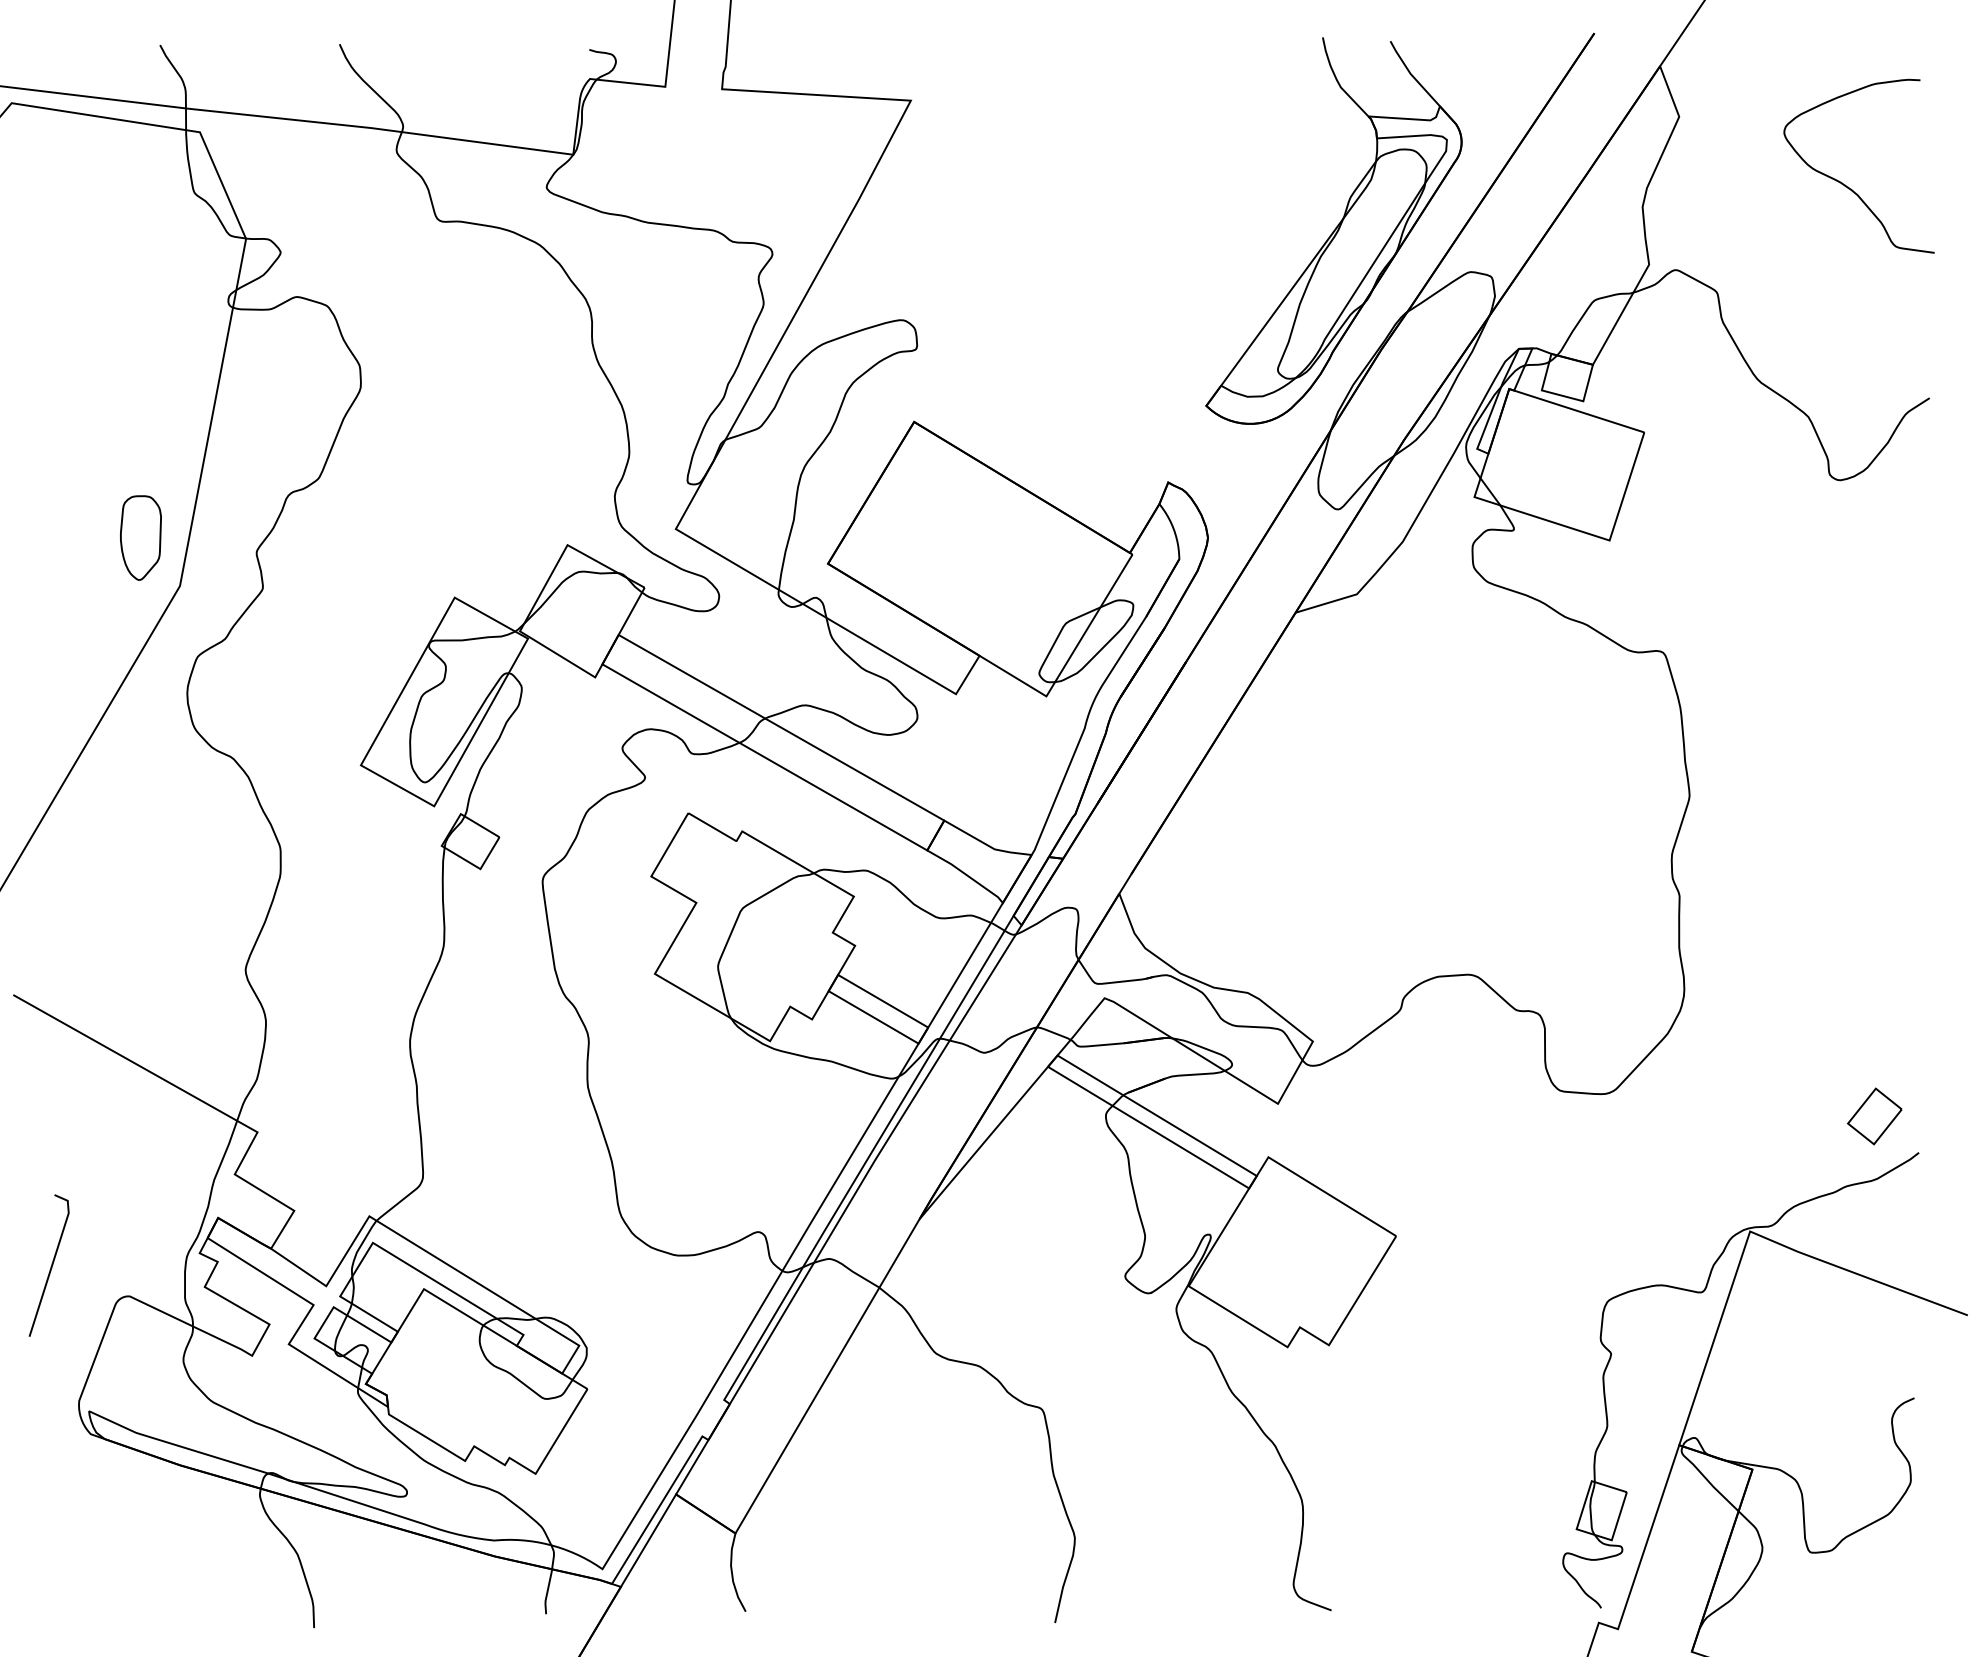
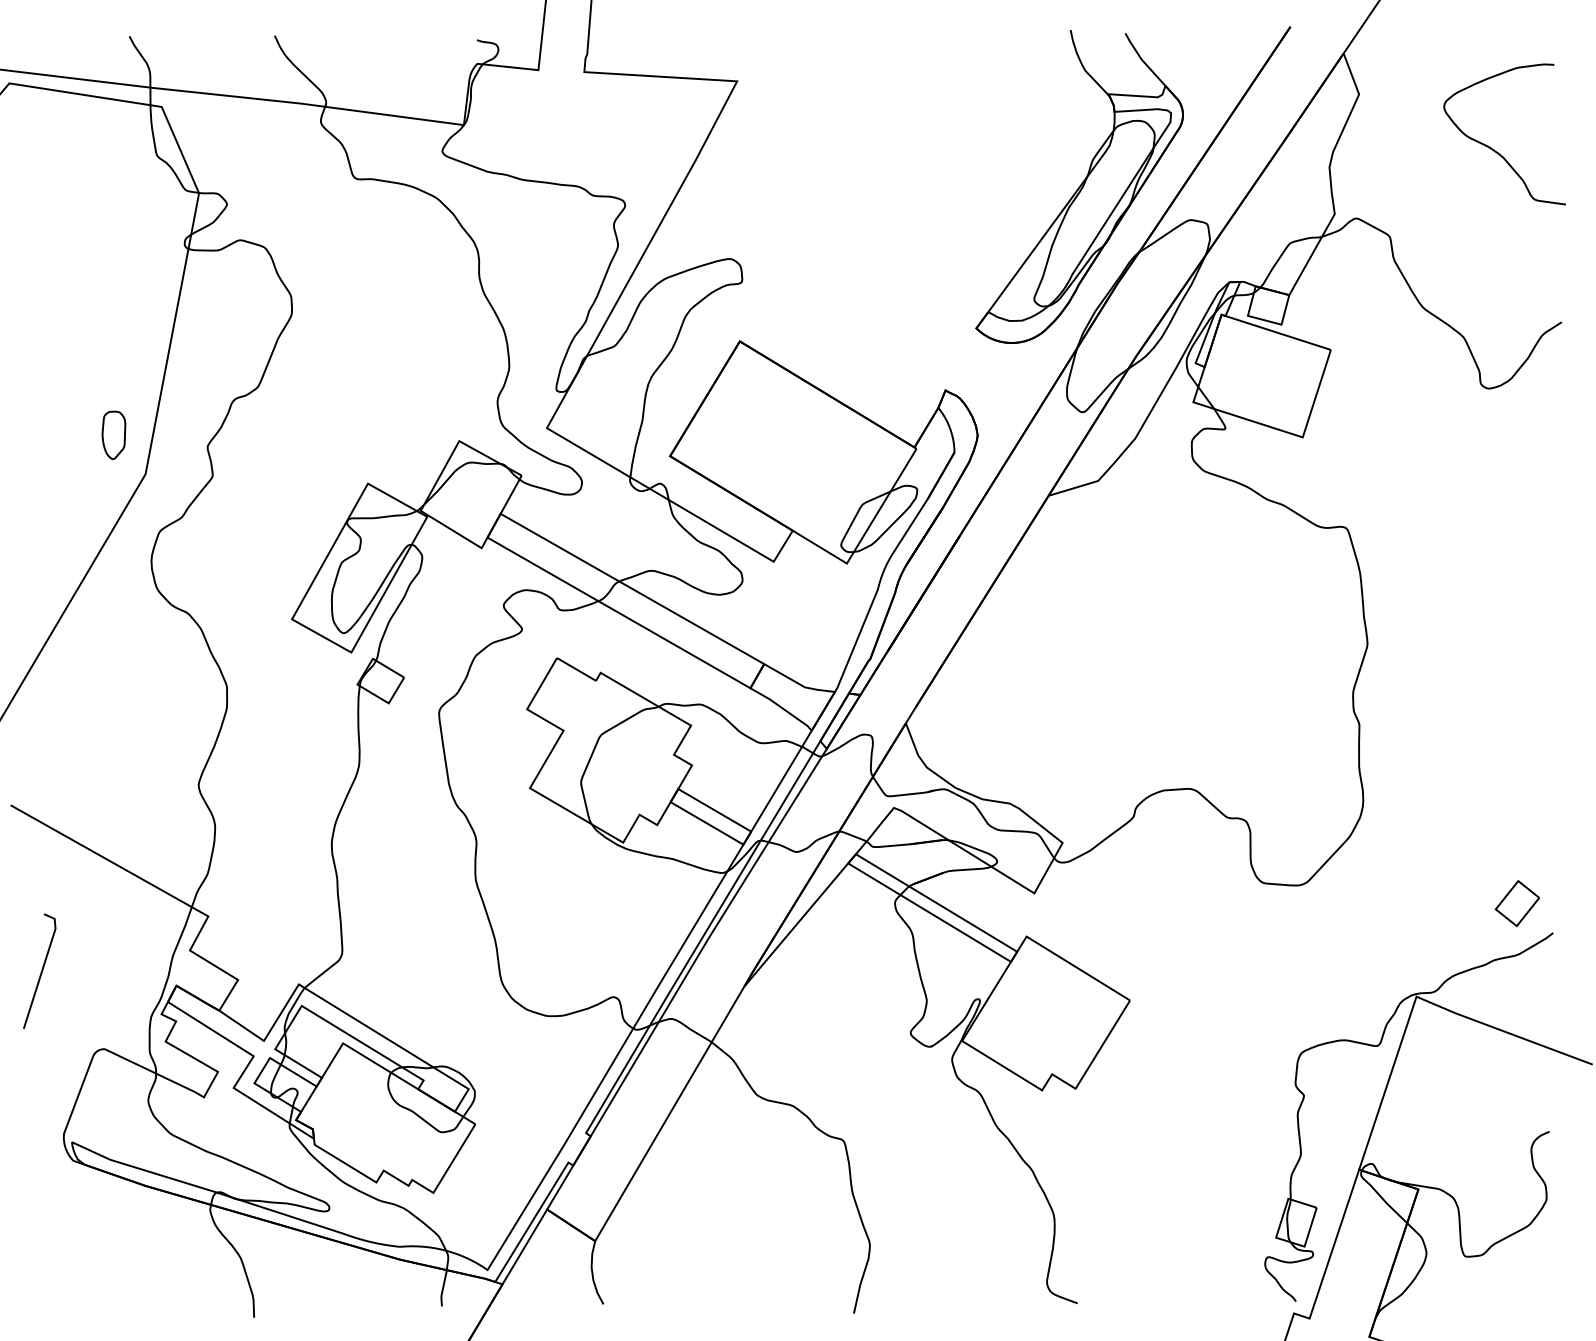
part: (140, 538) -> (113, 435), size x0.7
line: (51, 1264) -> (41, 970), moved

